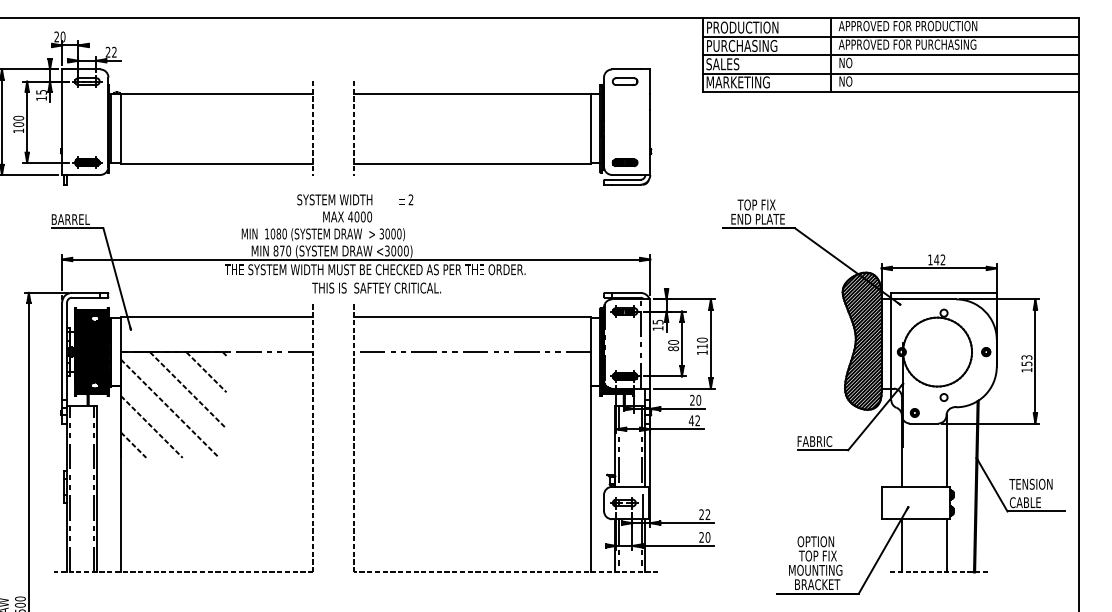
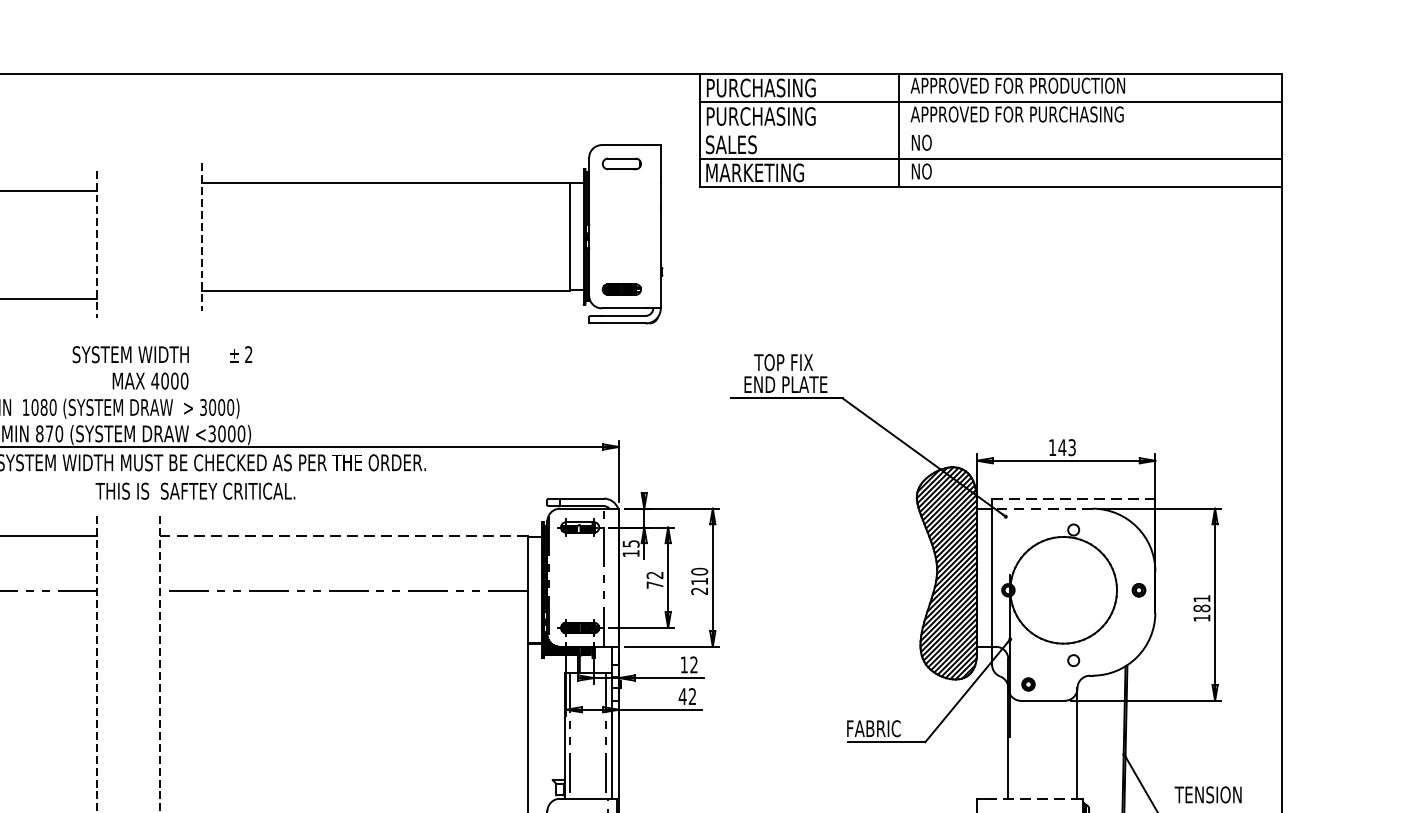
text: (745, 27) -> (766, 87), PRODUCTION -> PURCHASING
line: (890, 55) -> (990, 131), removed
part: (502, 94) -> (432, 183), moved
text: (942, 260) -> (1071, 448), 142 -> 143
line: (944, 292) -> (1074, 498), solid -> dashed
line: (923, 299) -> (1041, 508), solid -> dashed
line: (472, 317) -> (343, 536), solid -> dashed
text: (673, 345) -> (654, 580), 80 -> 72
text: (702, 352) -> (699, 590), 110 -> 210
text: (1026, 360) -> (1201, 603), 153 -> 181
text: (695, 399) -> (689, 663), 20 -> 12
line: (916, 486) -> (1031, 798), solid -> dashed

